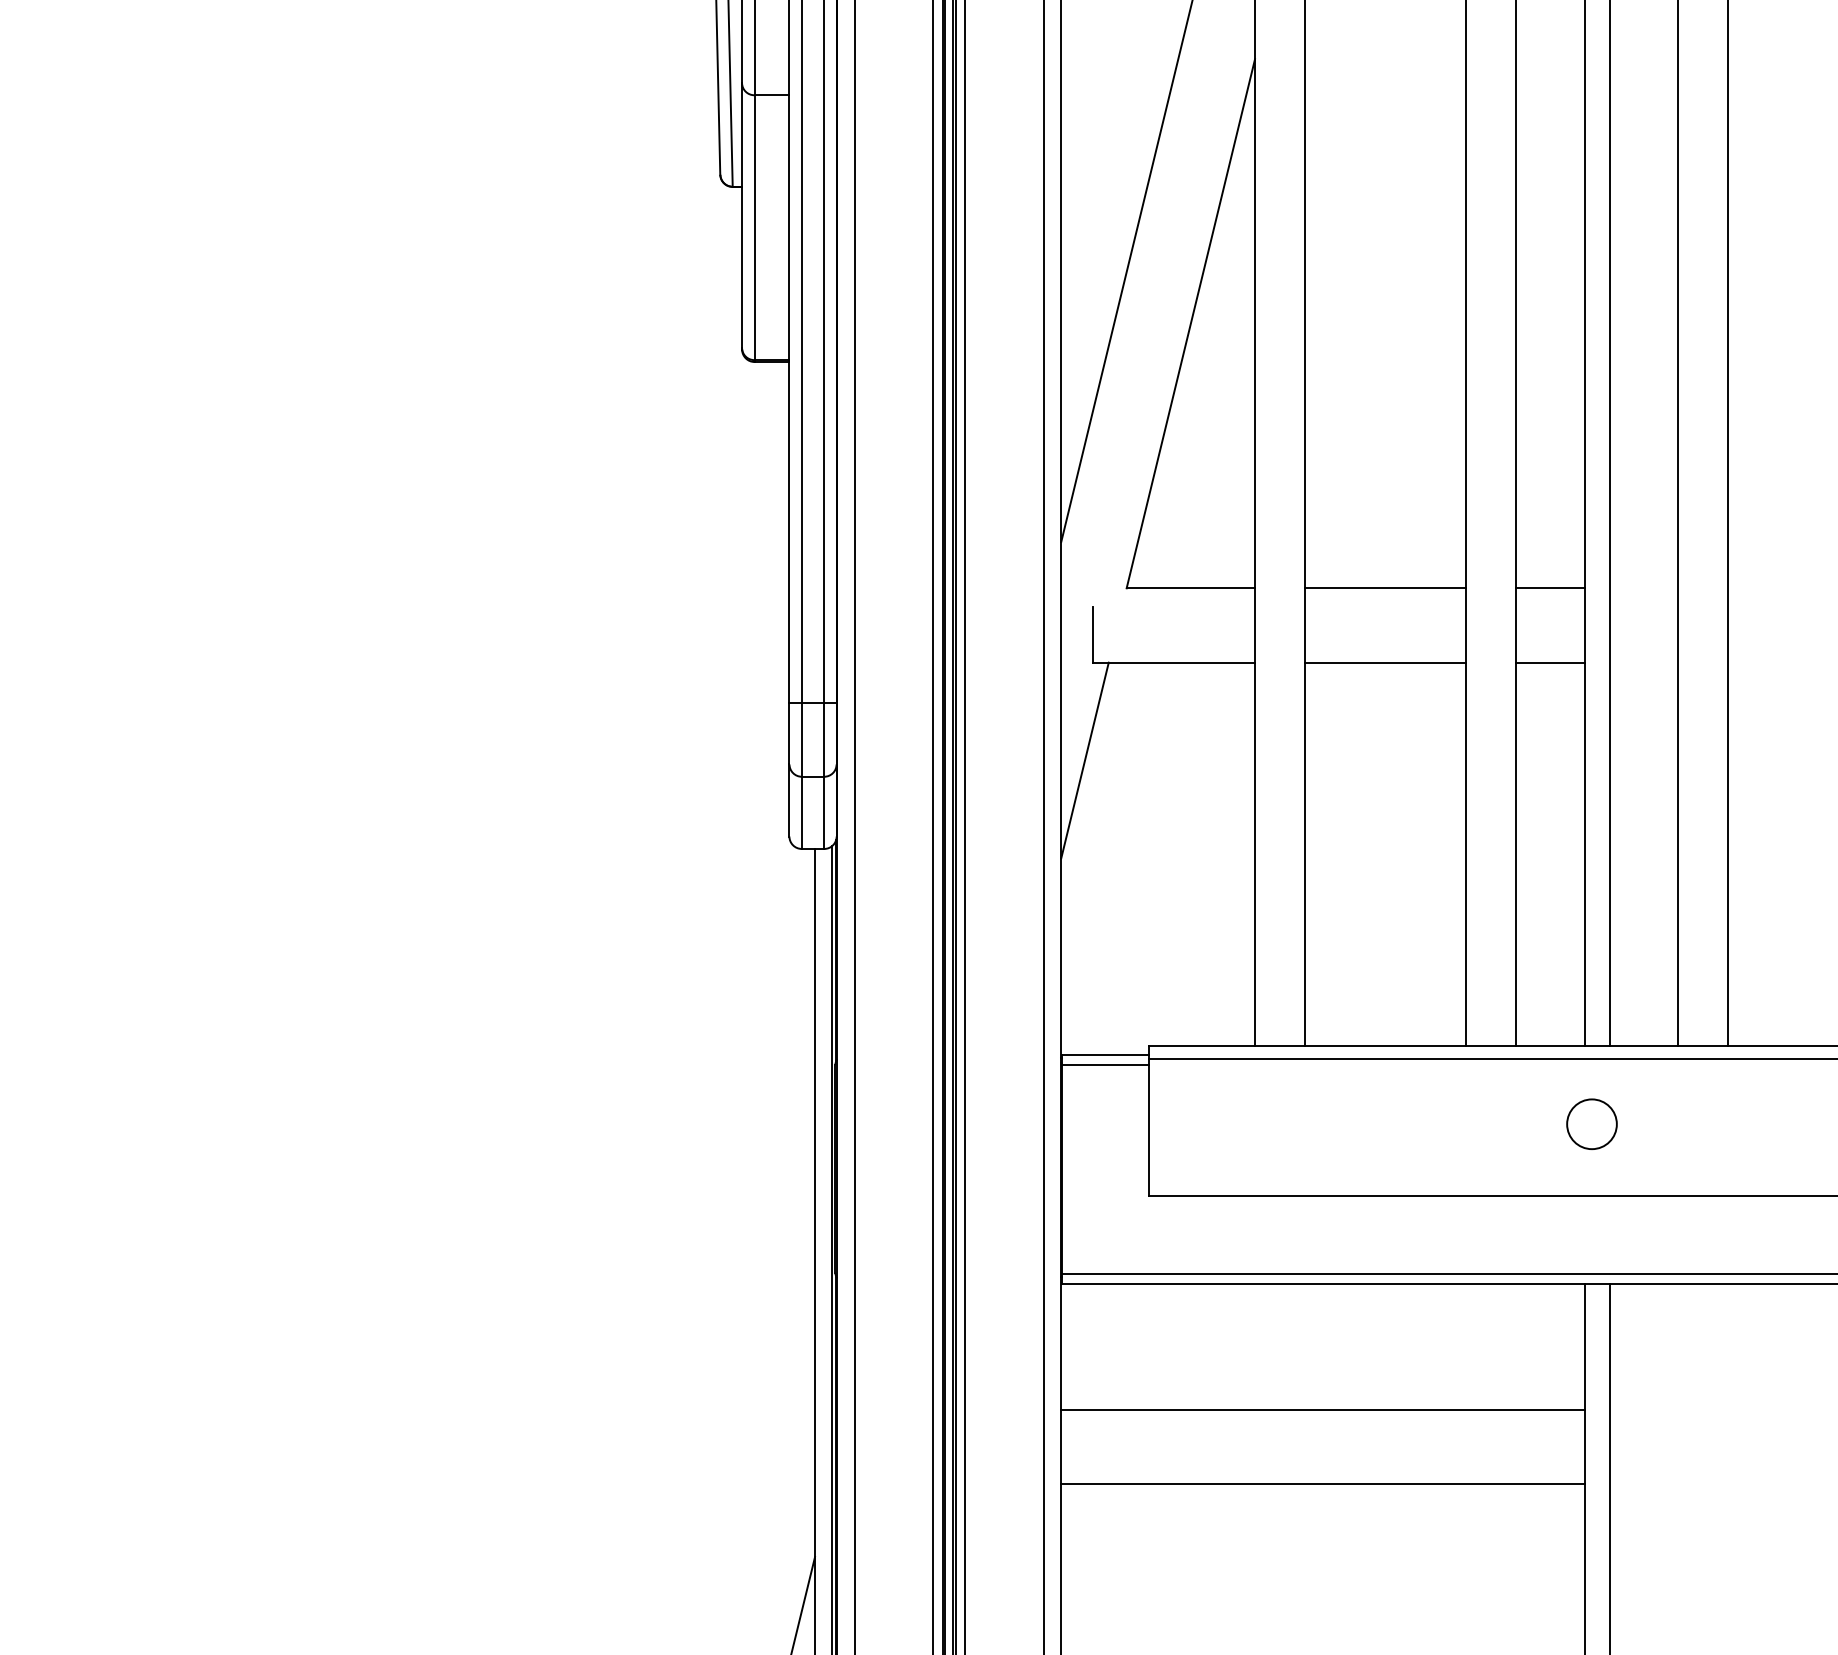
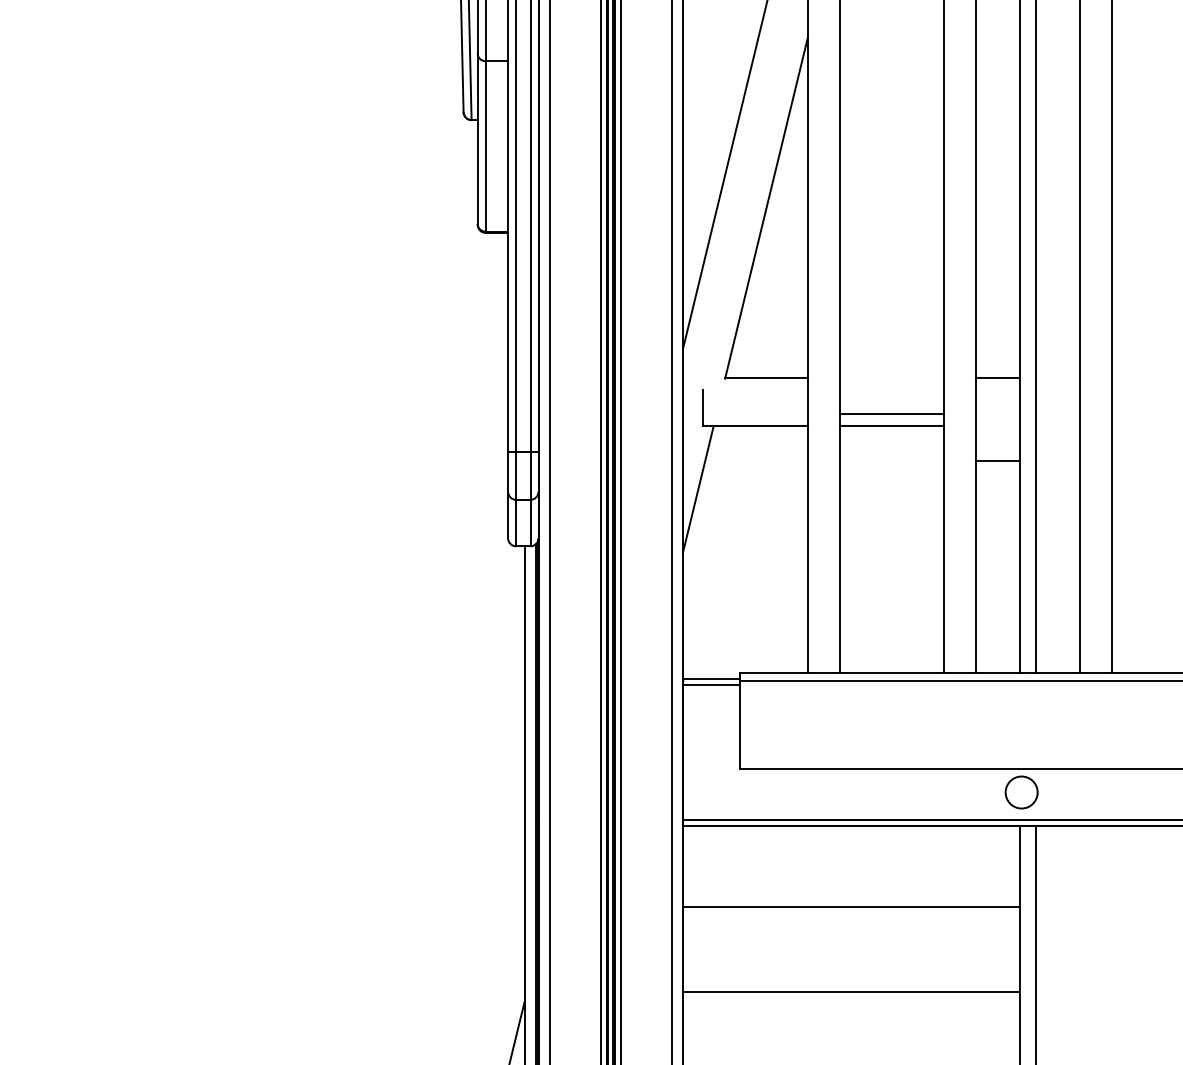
line: (1385, 588) -> (891, 414), moved
line: (1549, 662) -> (997, 461), moved
circle: (1591, 1124) -> (1021, 792), moved
line: (1322, 1484) -> (851, 992), moved

